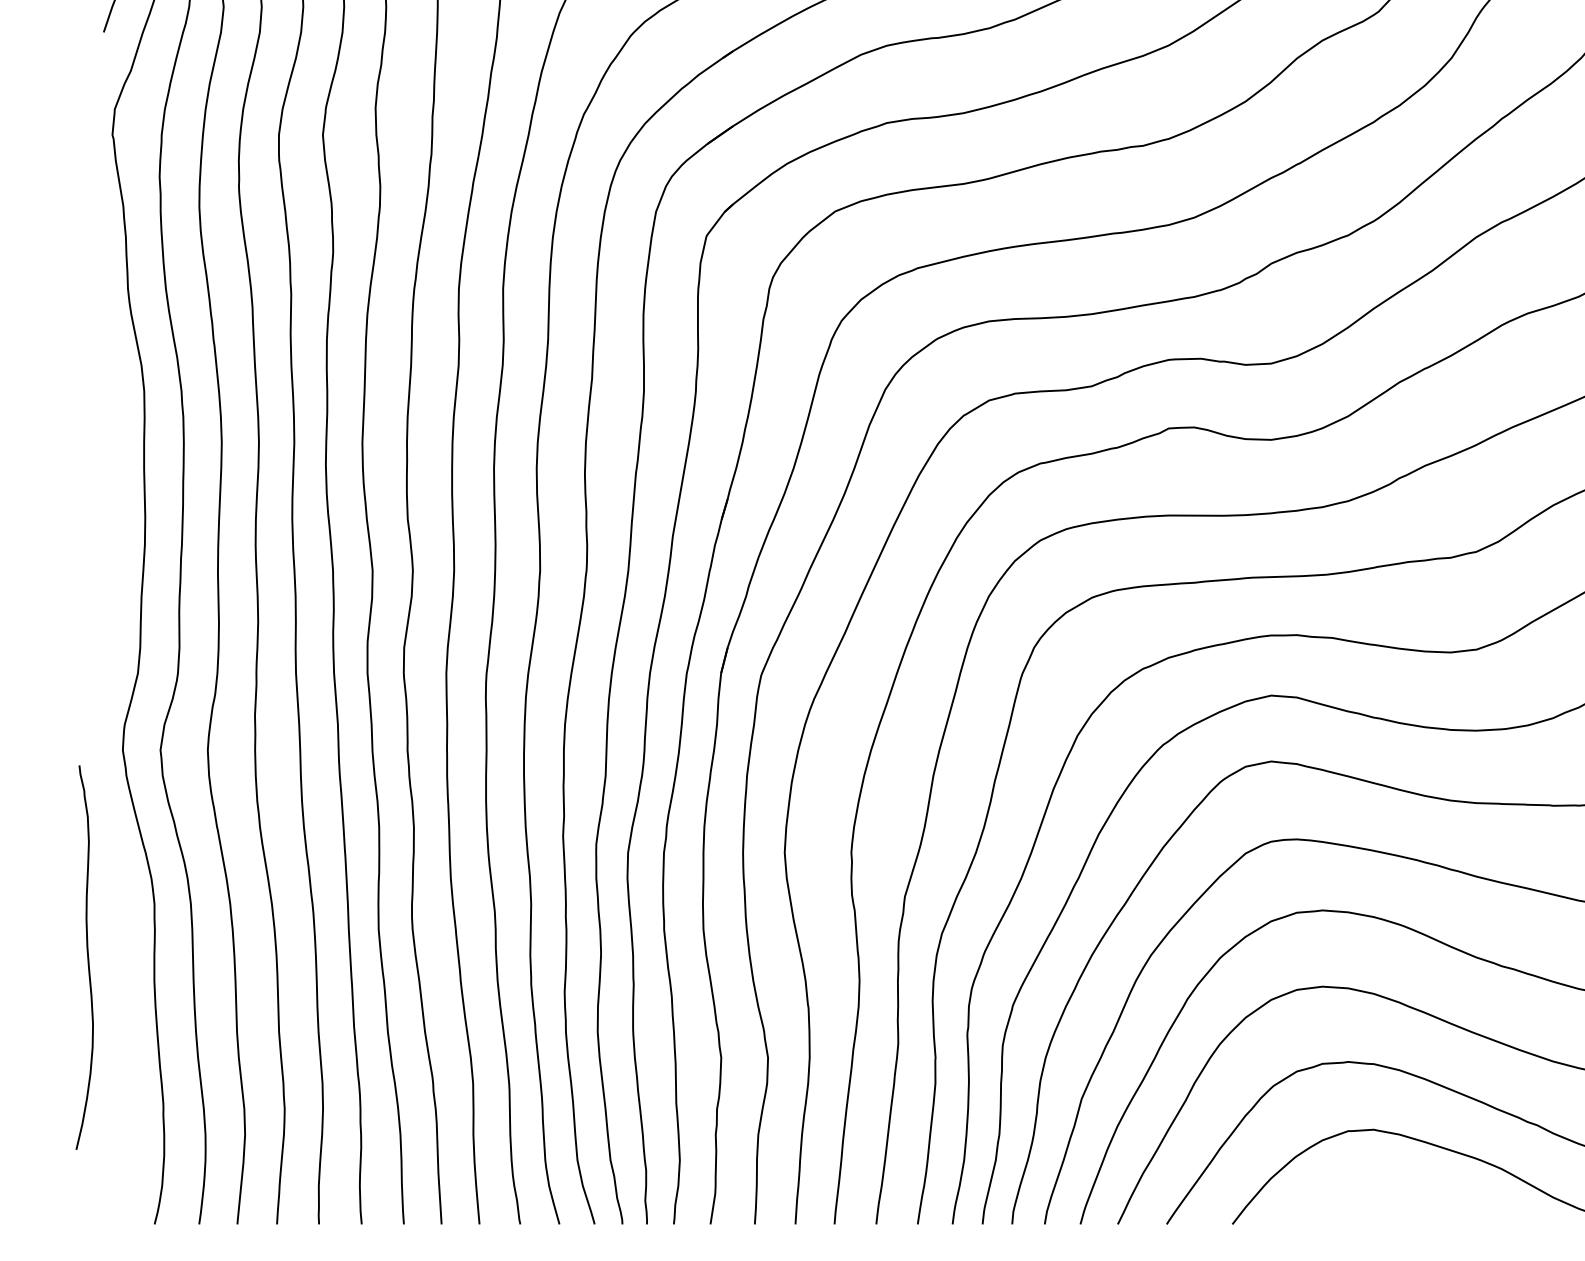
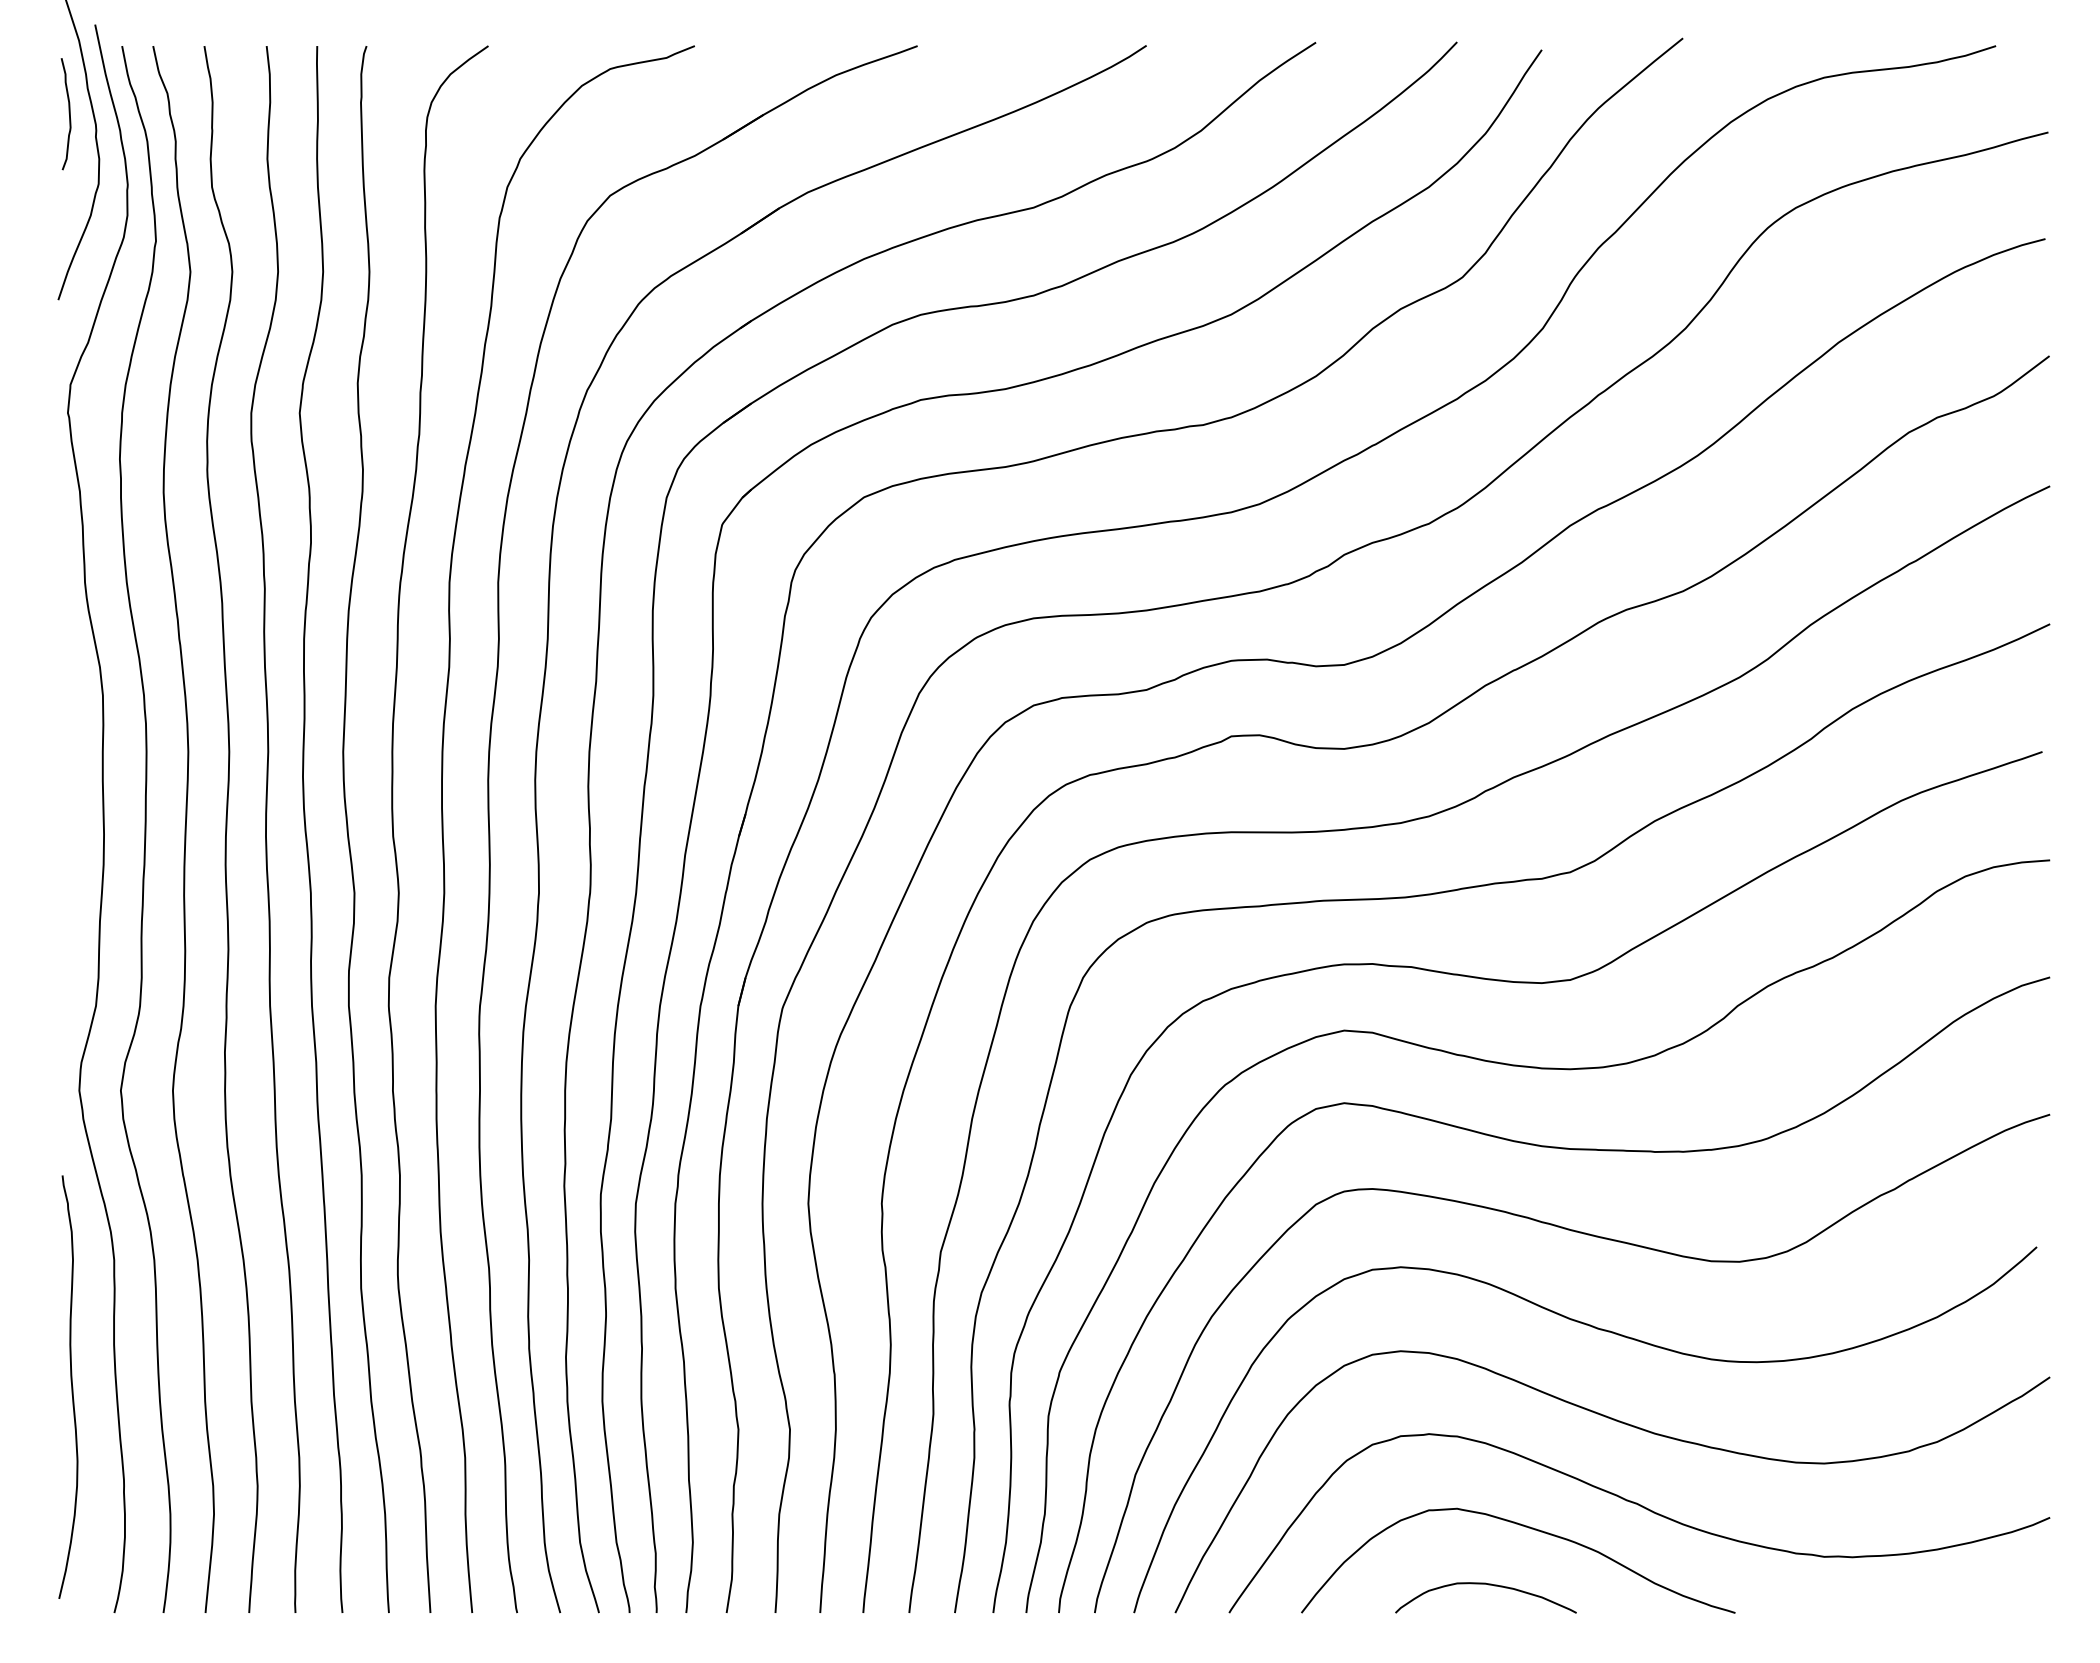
curve: (87, 956) -> (71, 1386), moved
curve: (1402, 1199) -> (1488, 1585), added

